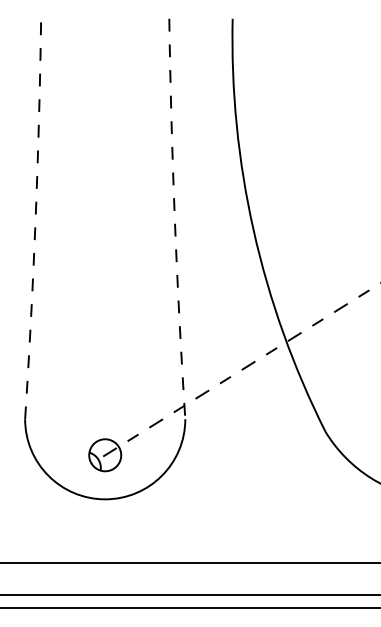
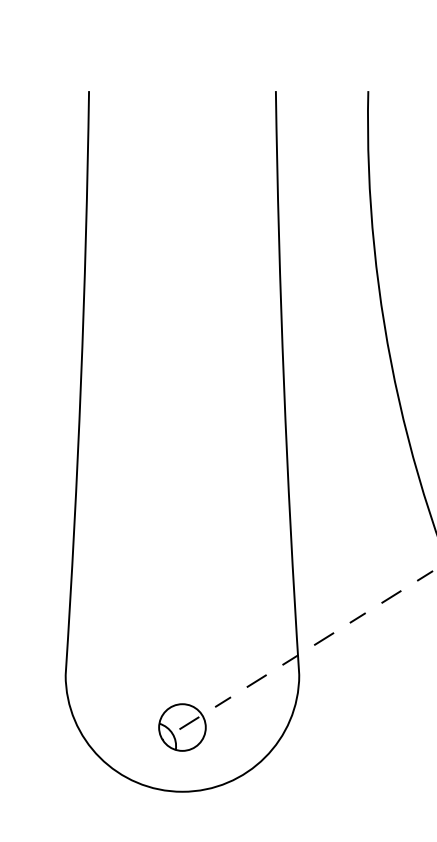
arc: (35, 219) -> (80, 383), dashed -> solid
arc: (174, 219) -> (283, 383), dashed -> solid

